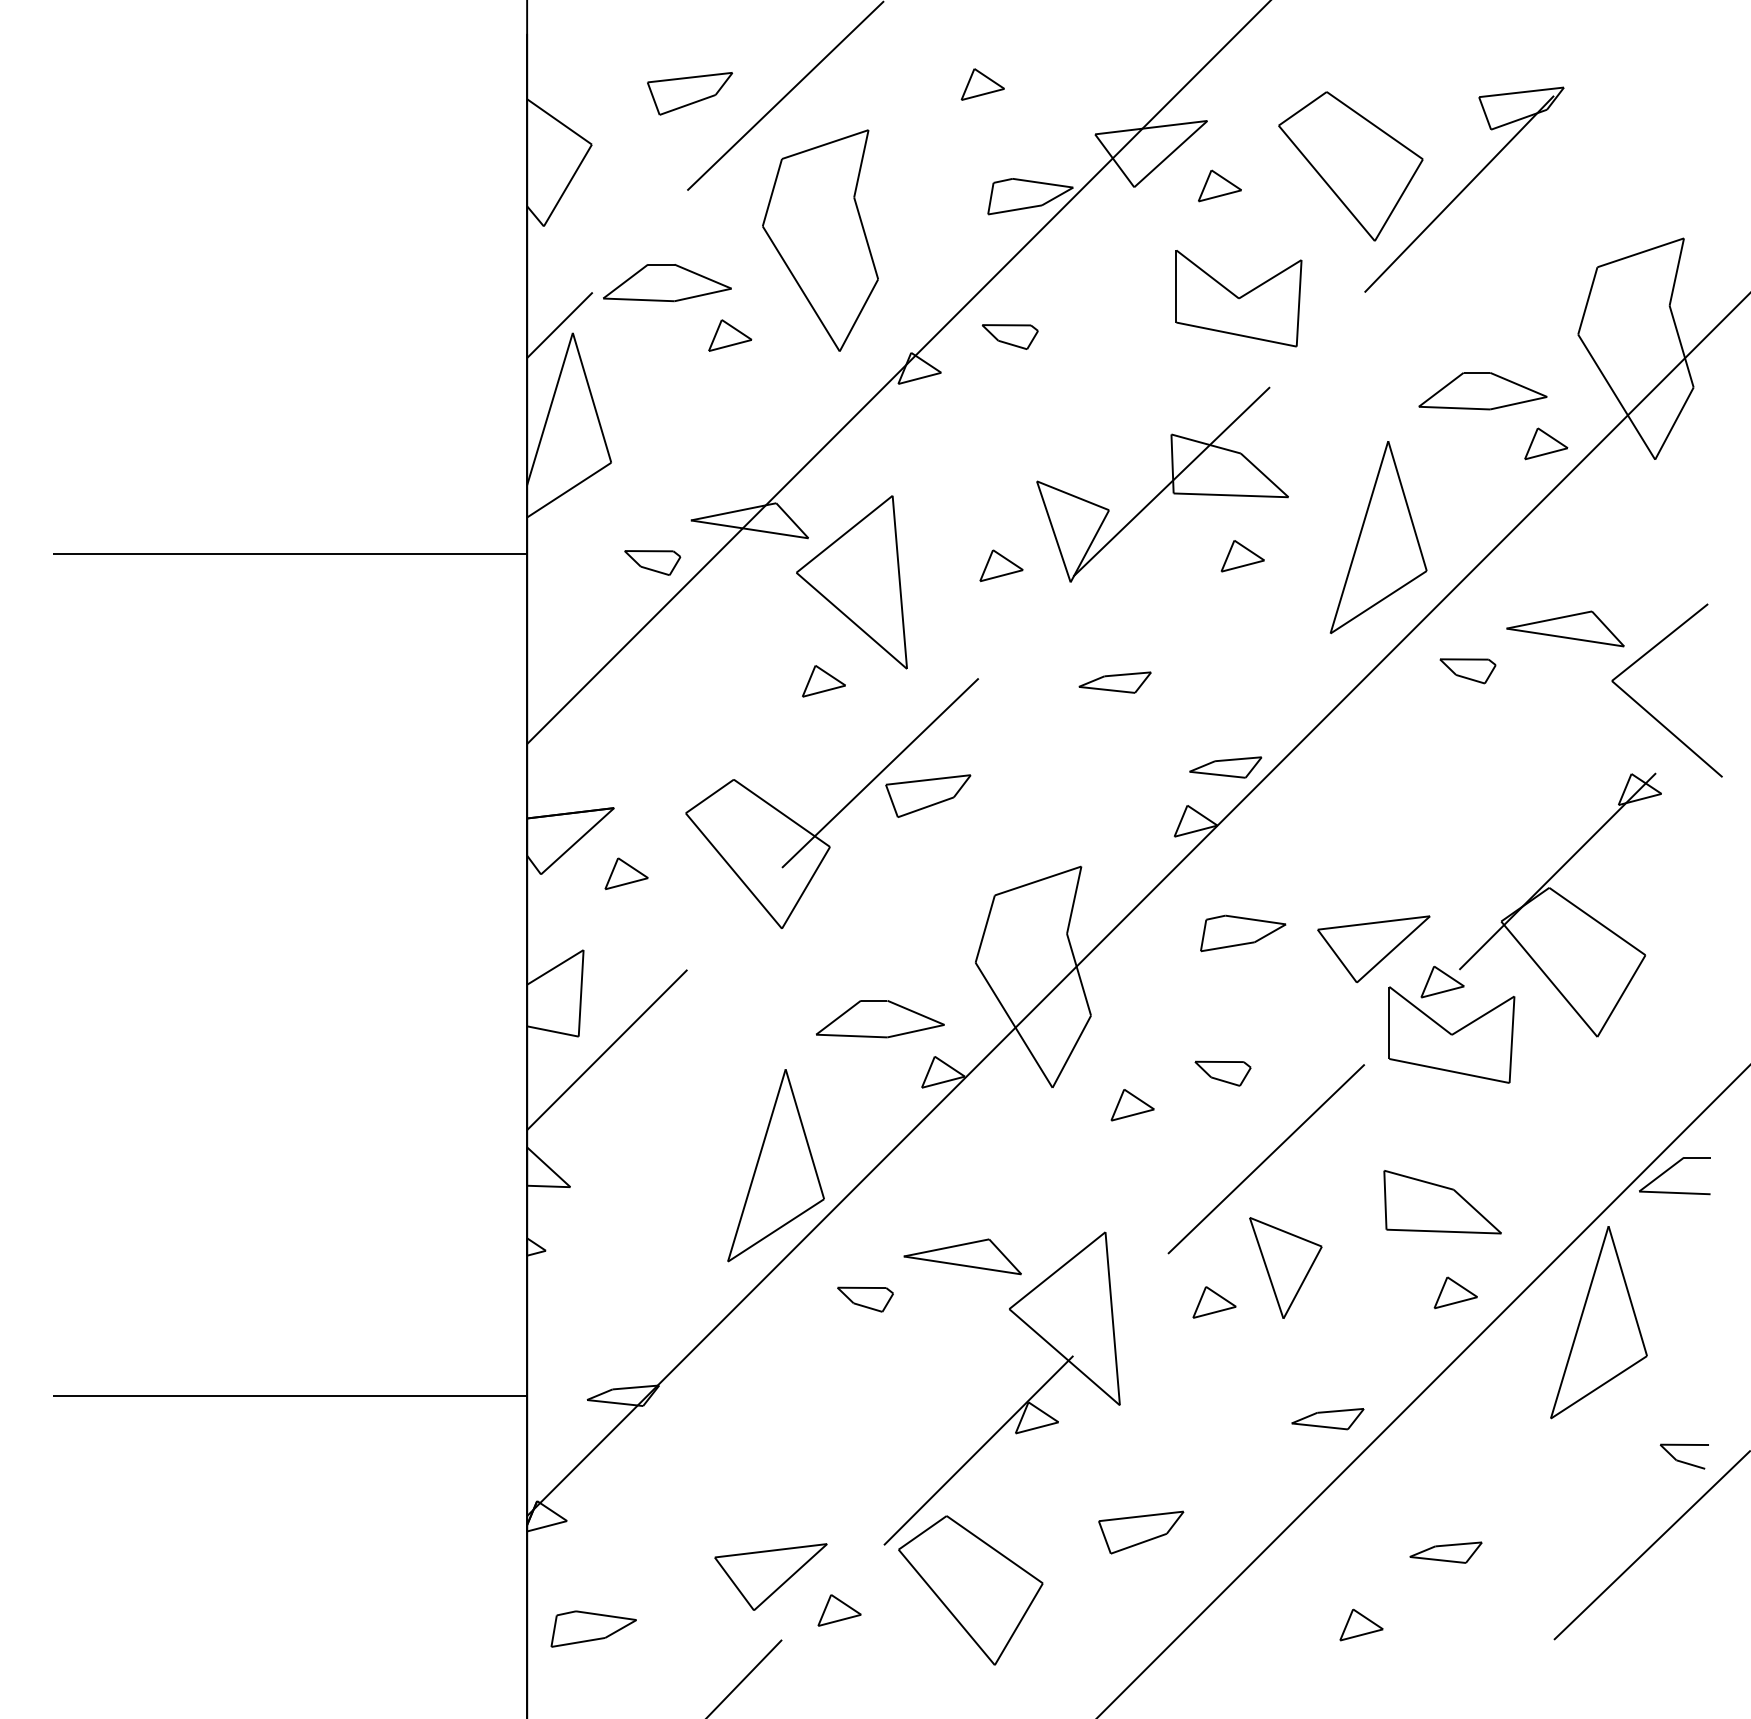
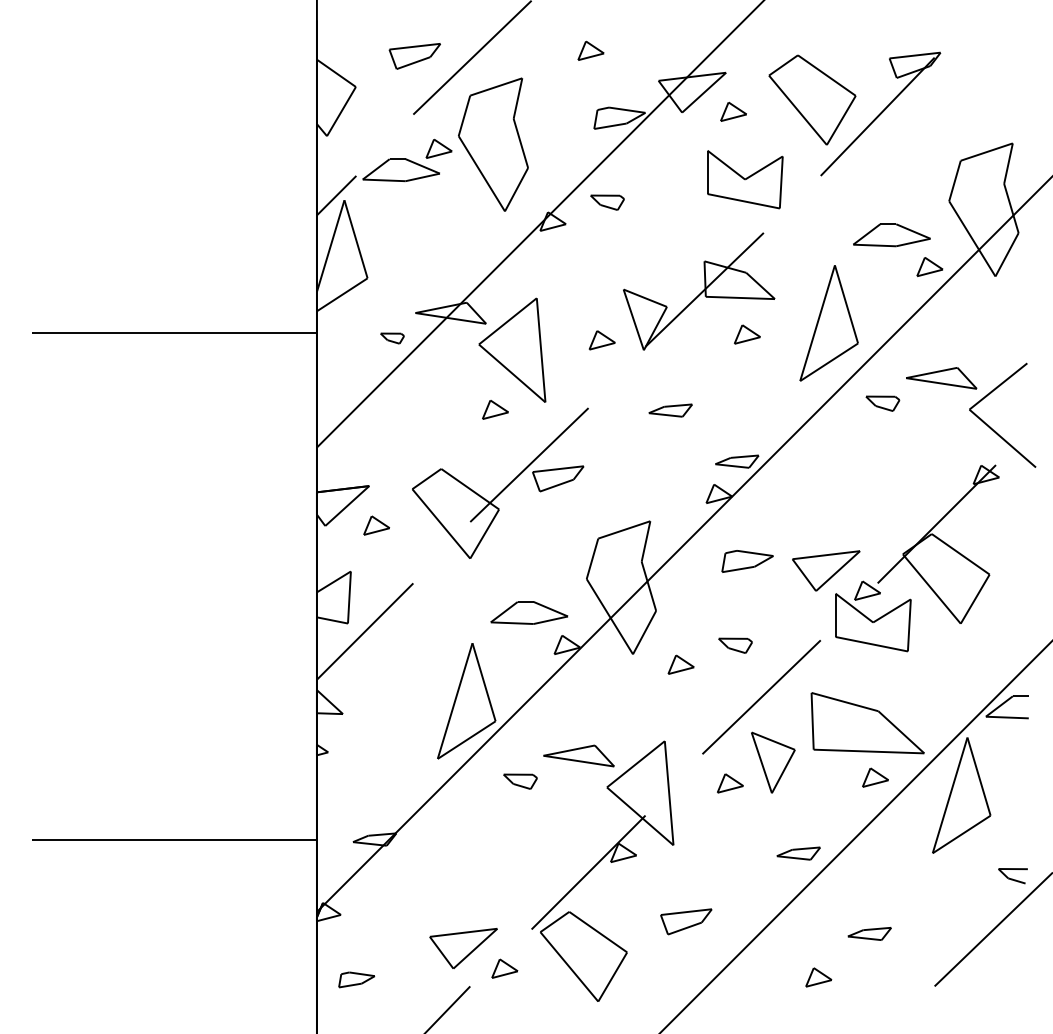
part: (729, 334) -> (438, 148), moved
part: (652, 562) -> (392, 338), size x0.7
part: (1442, 1201) -> (867, 722), size x1.6
part: (592, 1628) -> (356, 979), size x0.7

